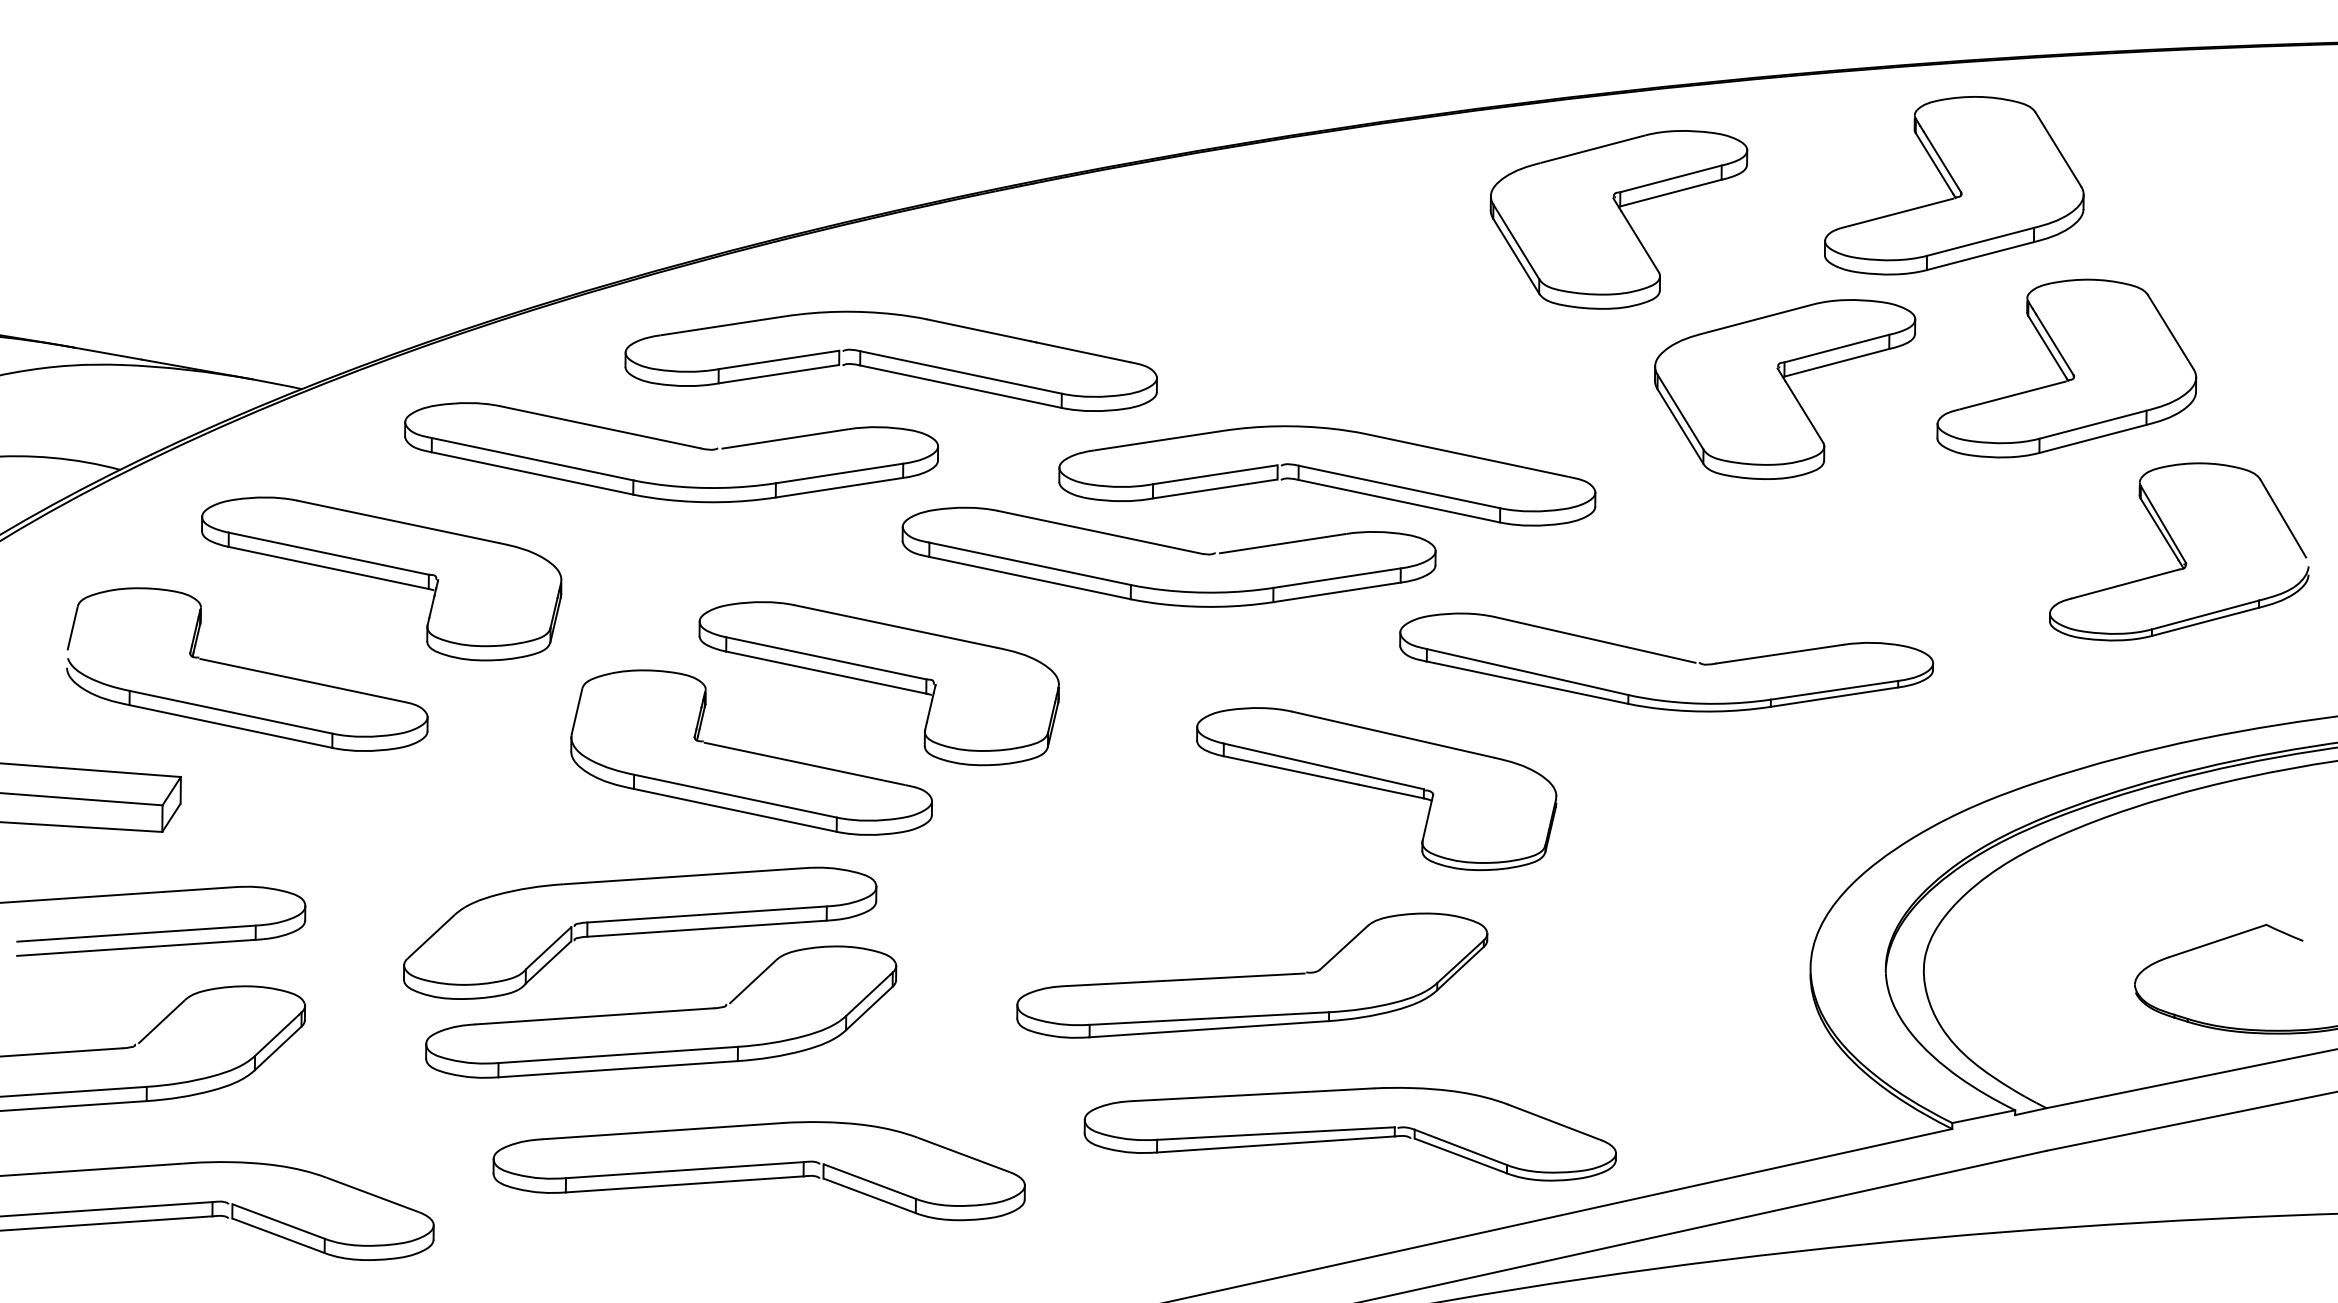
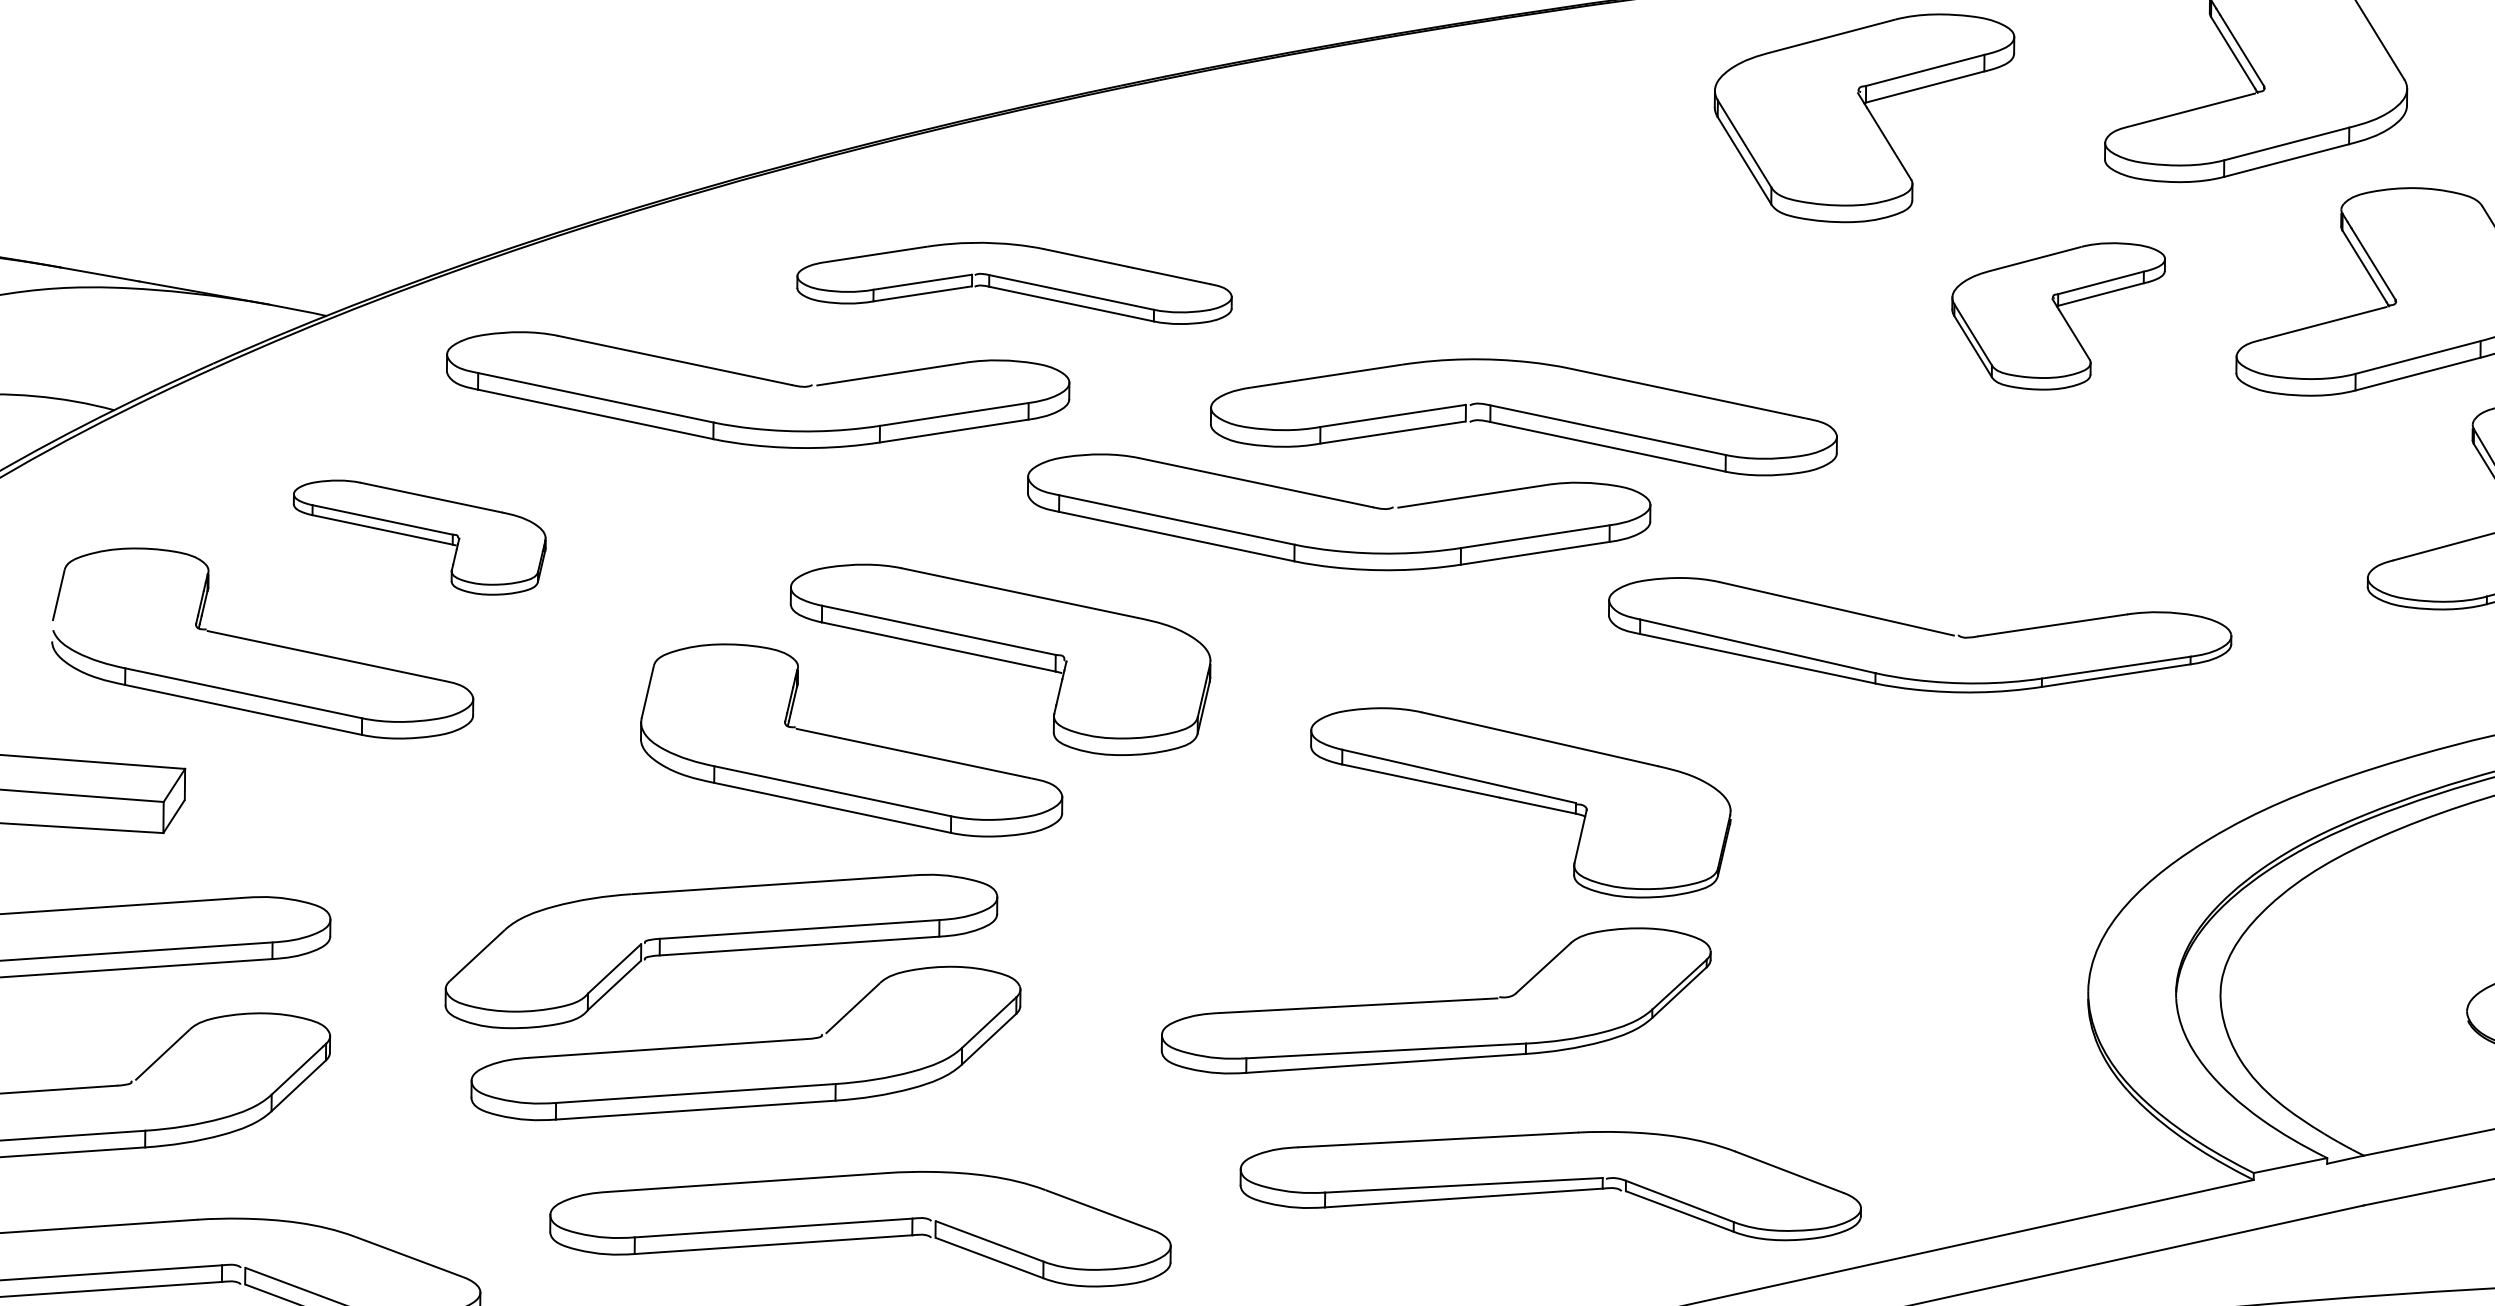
part: (890, 360) -> (1013, 282), size x0.7
part: (1785, 389) -> (2058, 316), size x0.7
part: (381, 578) -> (419, 537), size x0.6
part: (1376, 788) -> (1520, 802), moved

